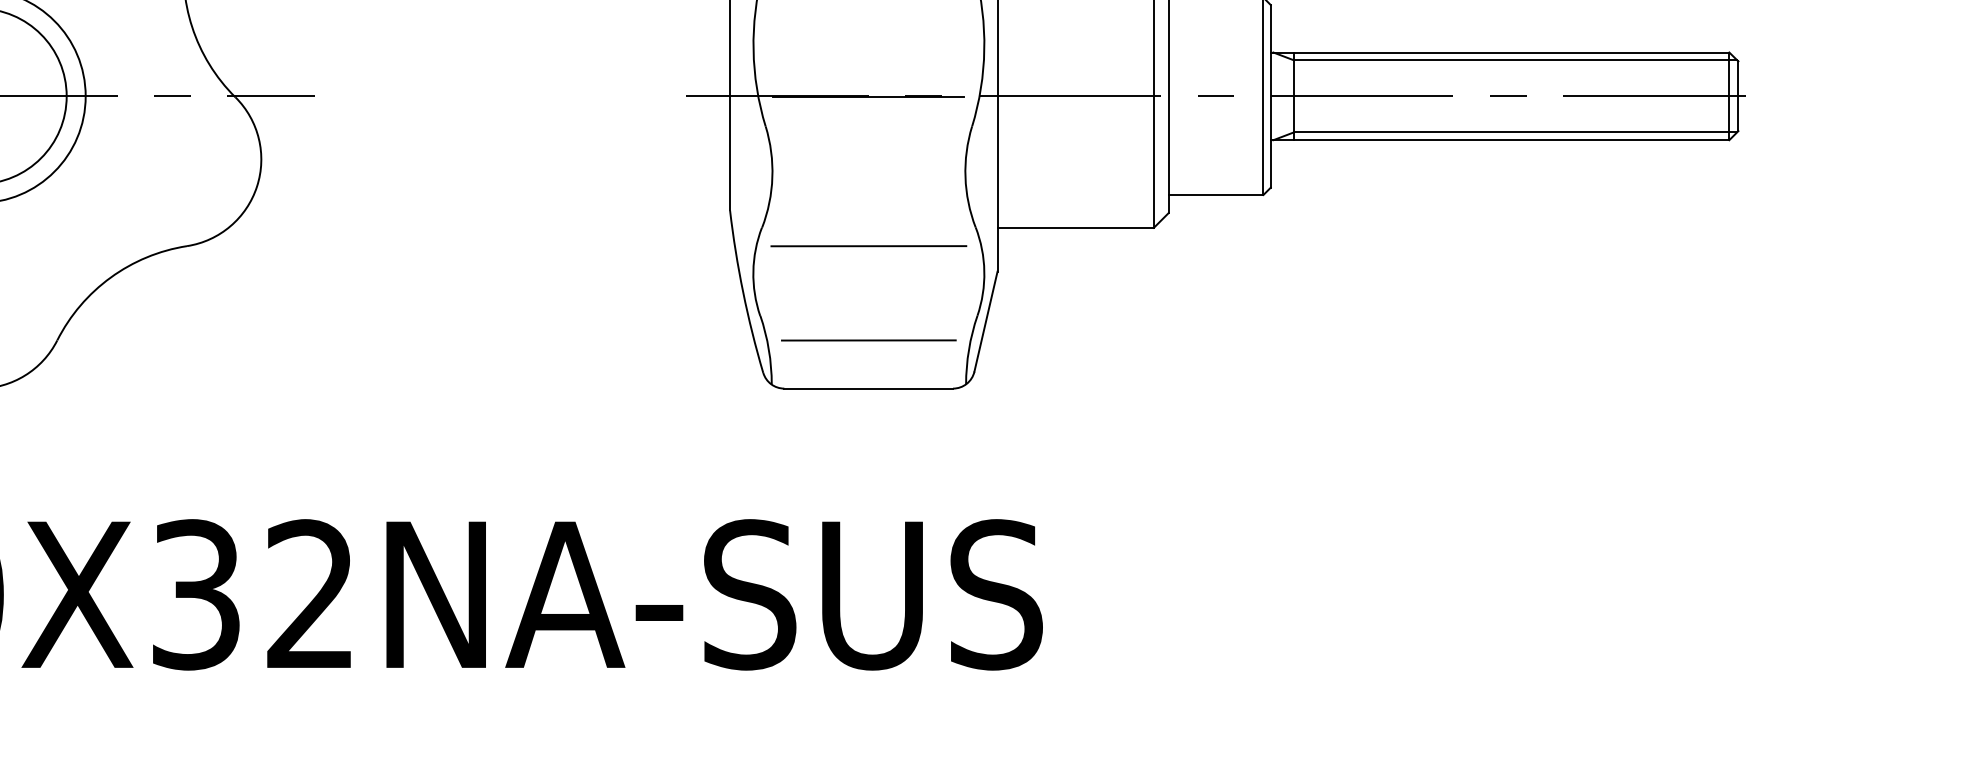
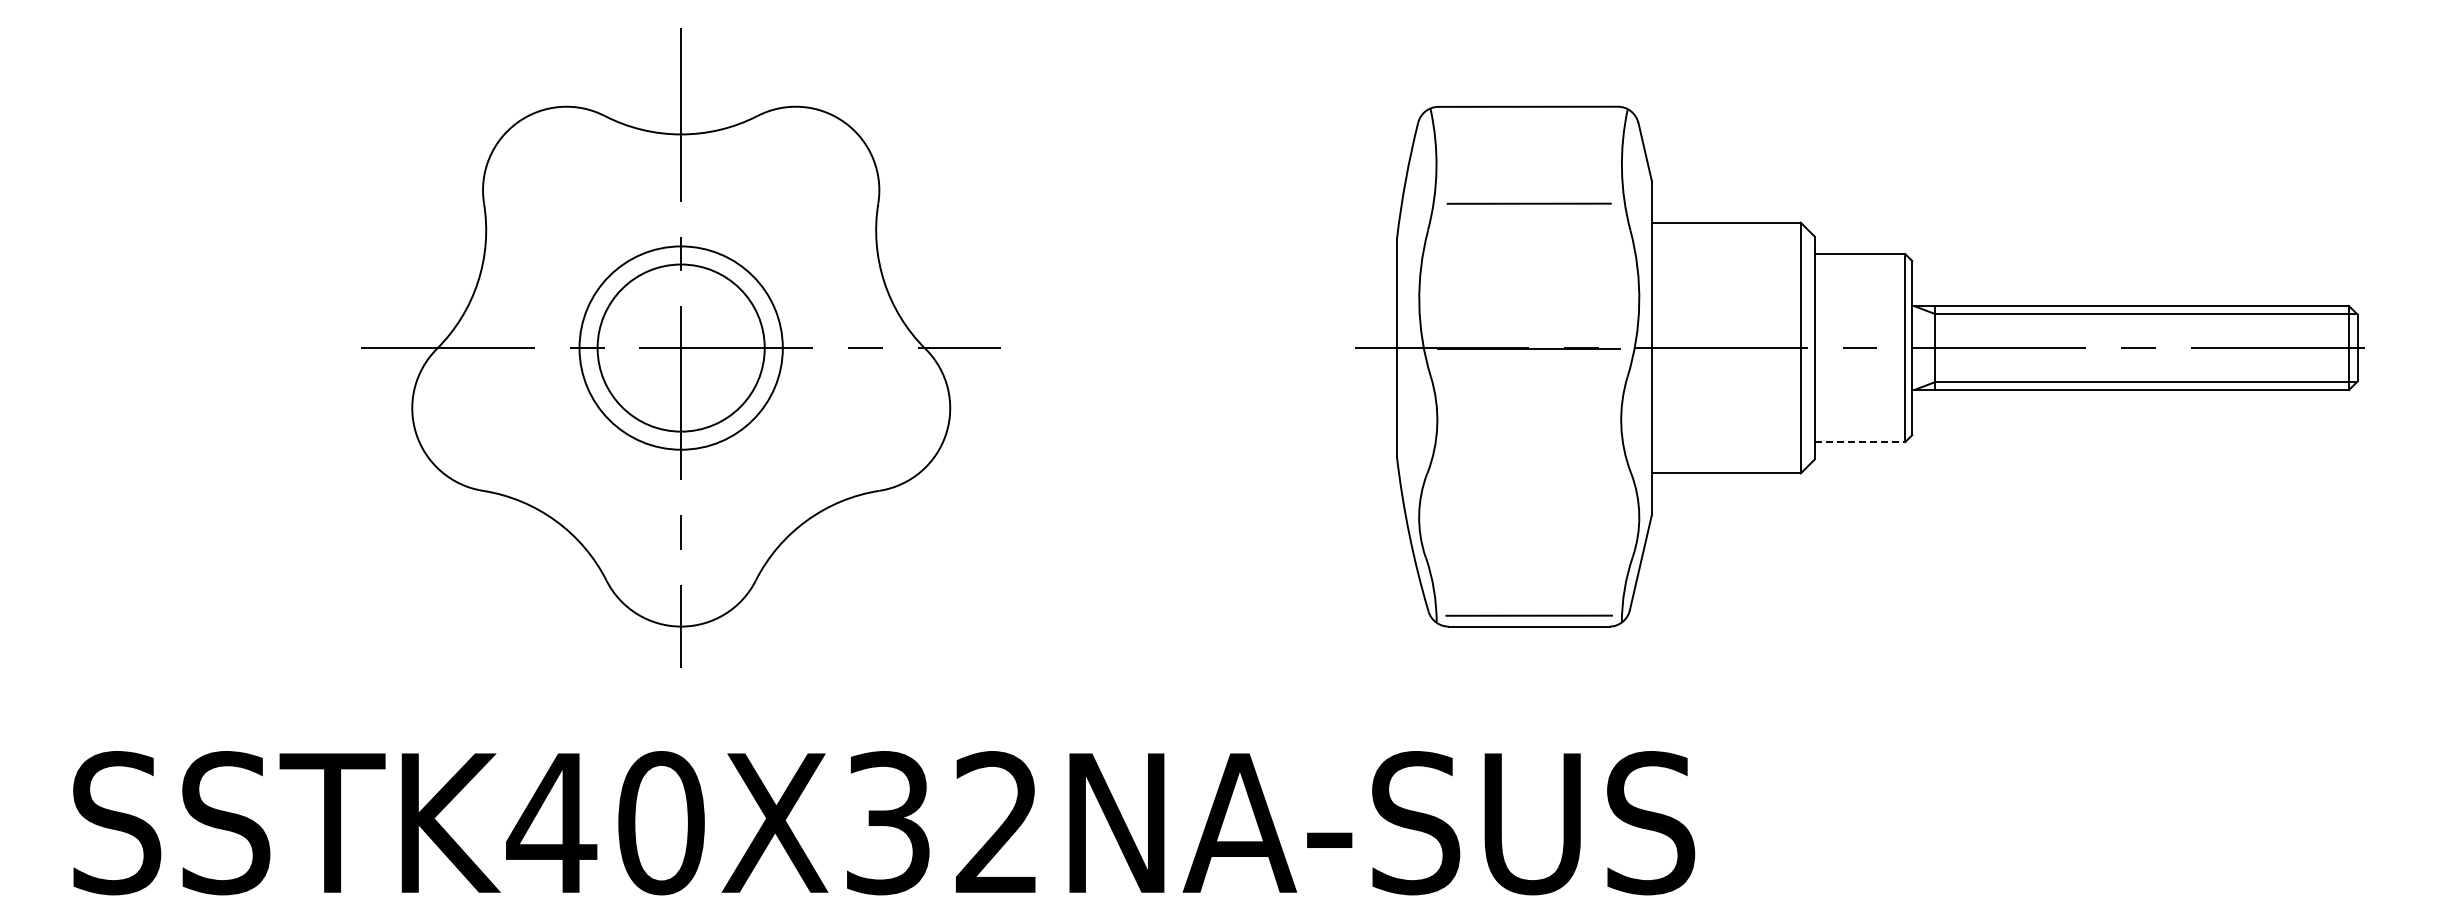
line: (1216, 195) -> (1860, 442), solid -> dashed
line: (868, 245) -> (1528, 490), removed
line: (868, 340) -> (1528, 615), moved

